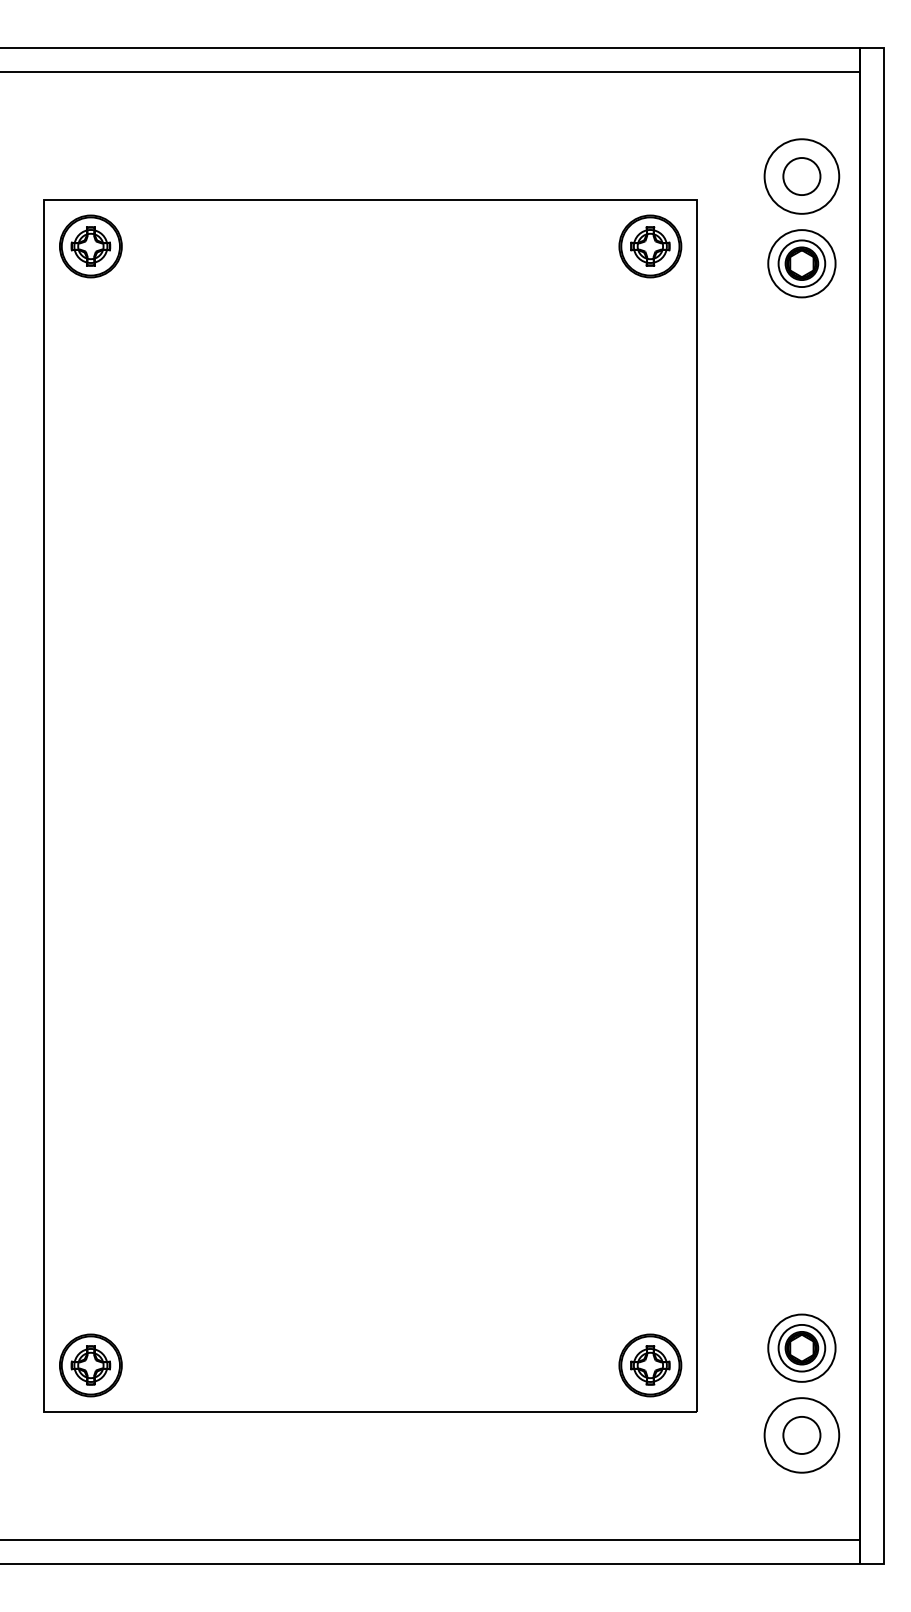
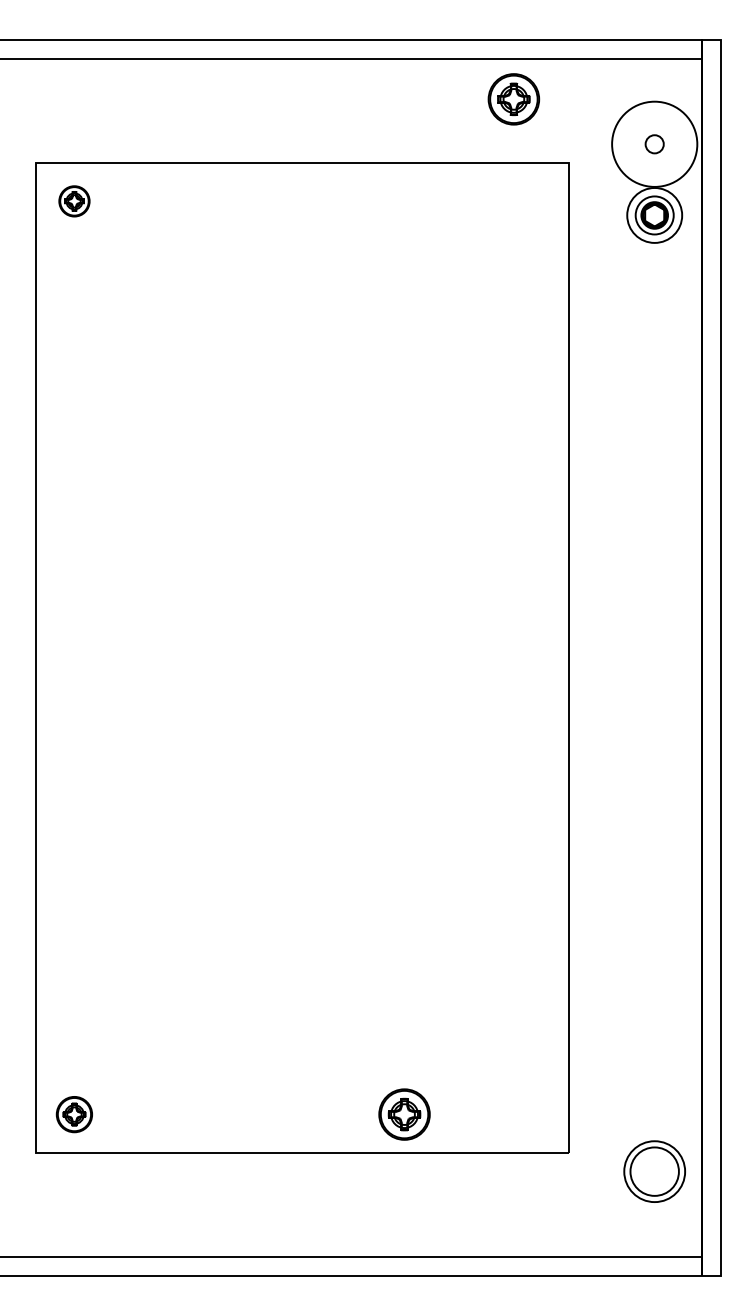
circle: (801, 176) -> (654, 144), size x0.6
circle: (801, 176) -> (654, 144), size x1.4
part: (90, 246) -> (74, 201), size x0.6
part: (650, 246) -> (514, 99), moved
part: (801, 1347) -> (654, 1099), removed
part: (90, 1365) -> (74, 1114), size x0.7
part: (650, 1365) -> (404, 1114), moved
circle: (801, 1434) -> (654, 1170), size x1.6

